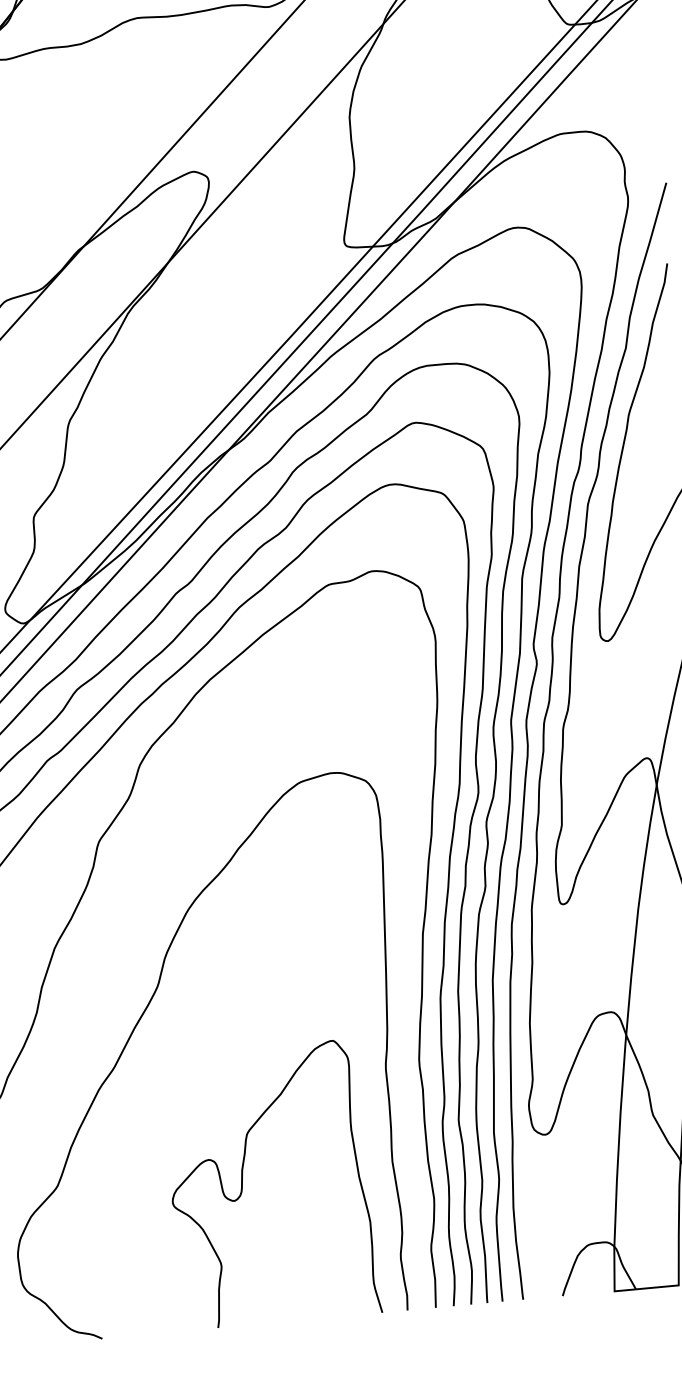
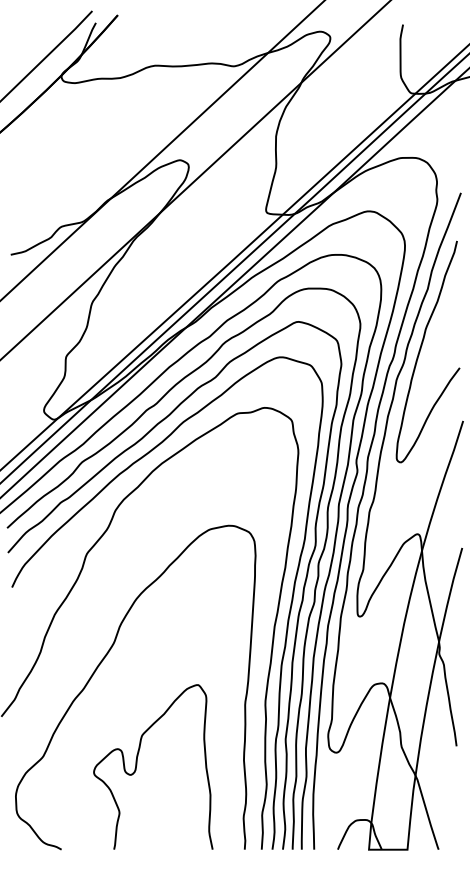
curve: (244, 1184) -> (137, 765), moved

